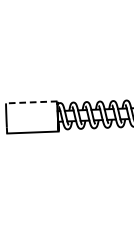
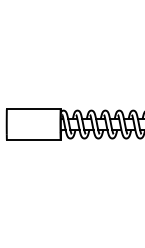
line: (31, 102) -> (33, 108), dashed -> solid

